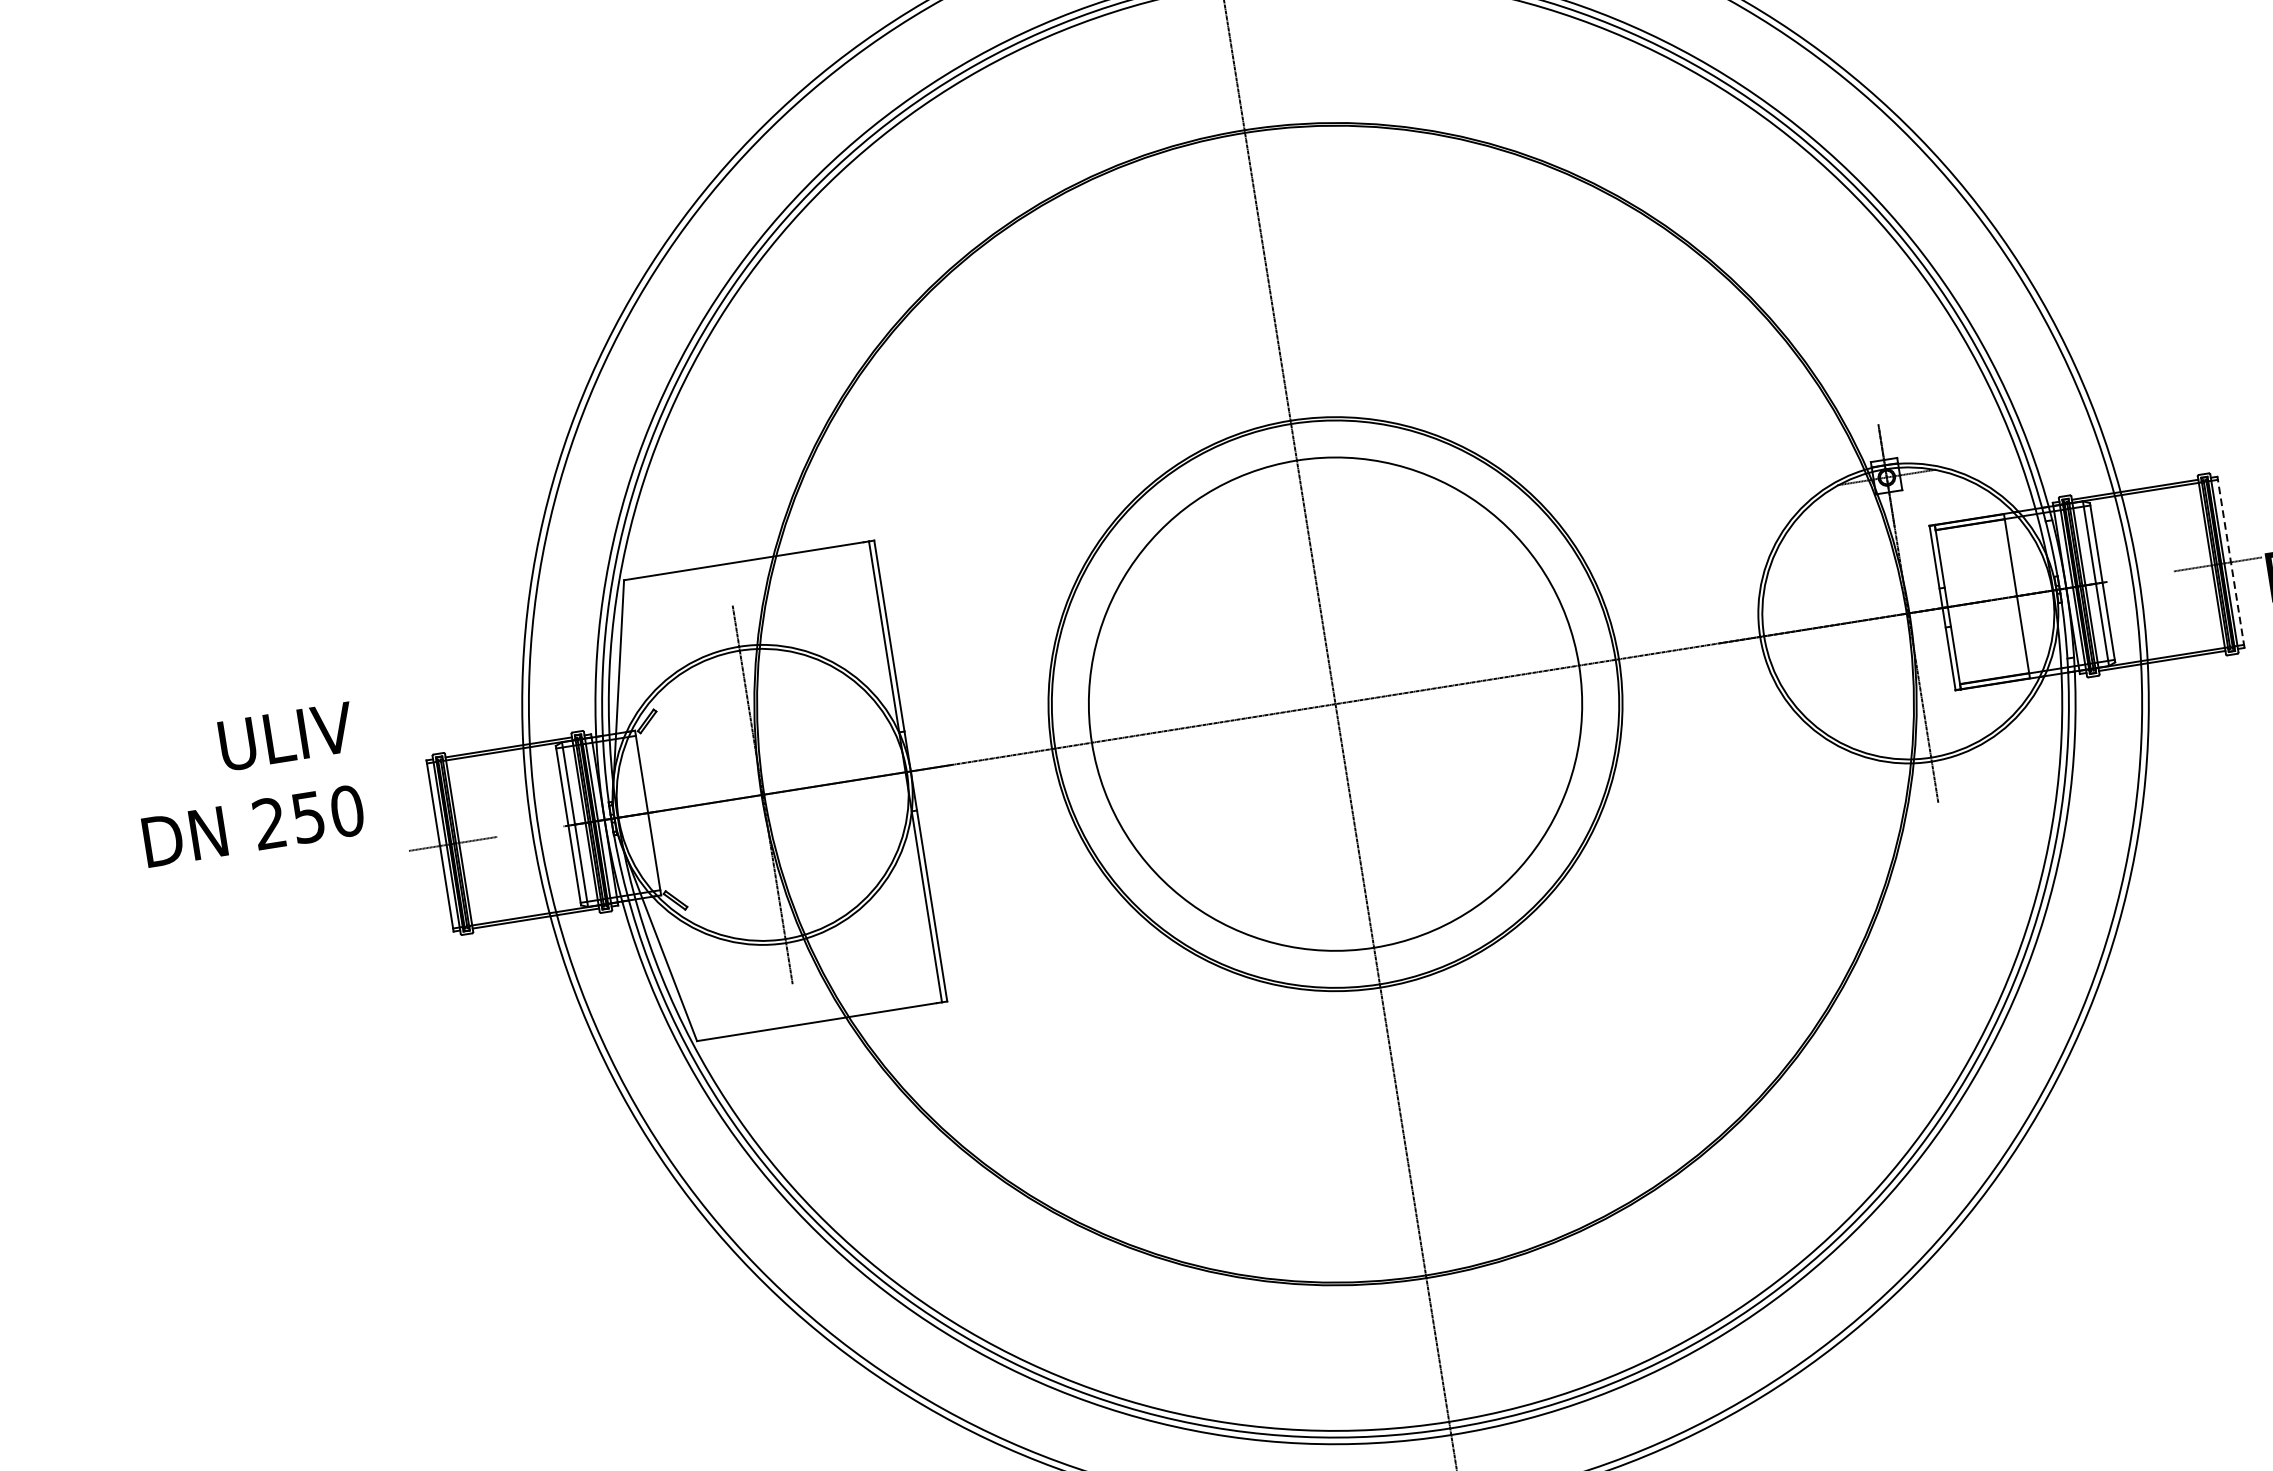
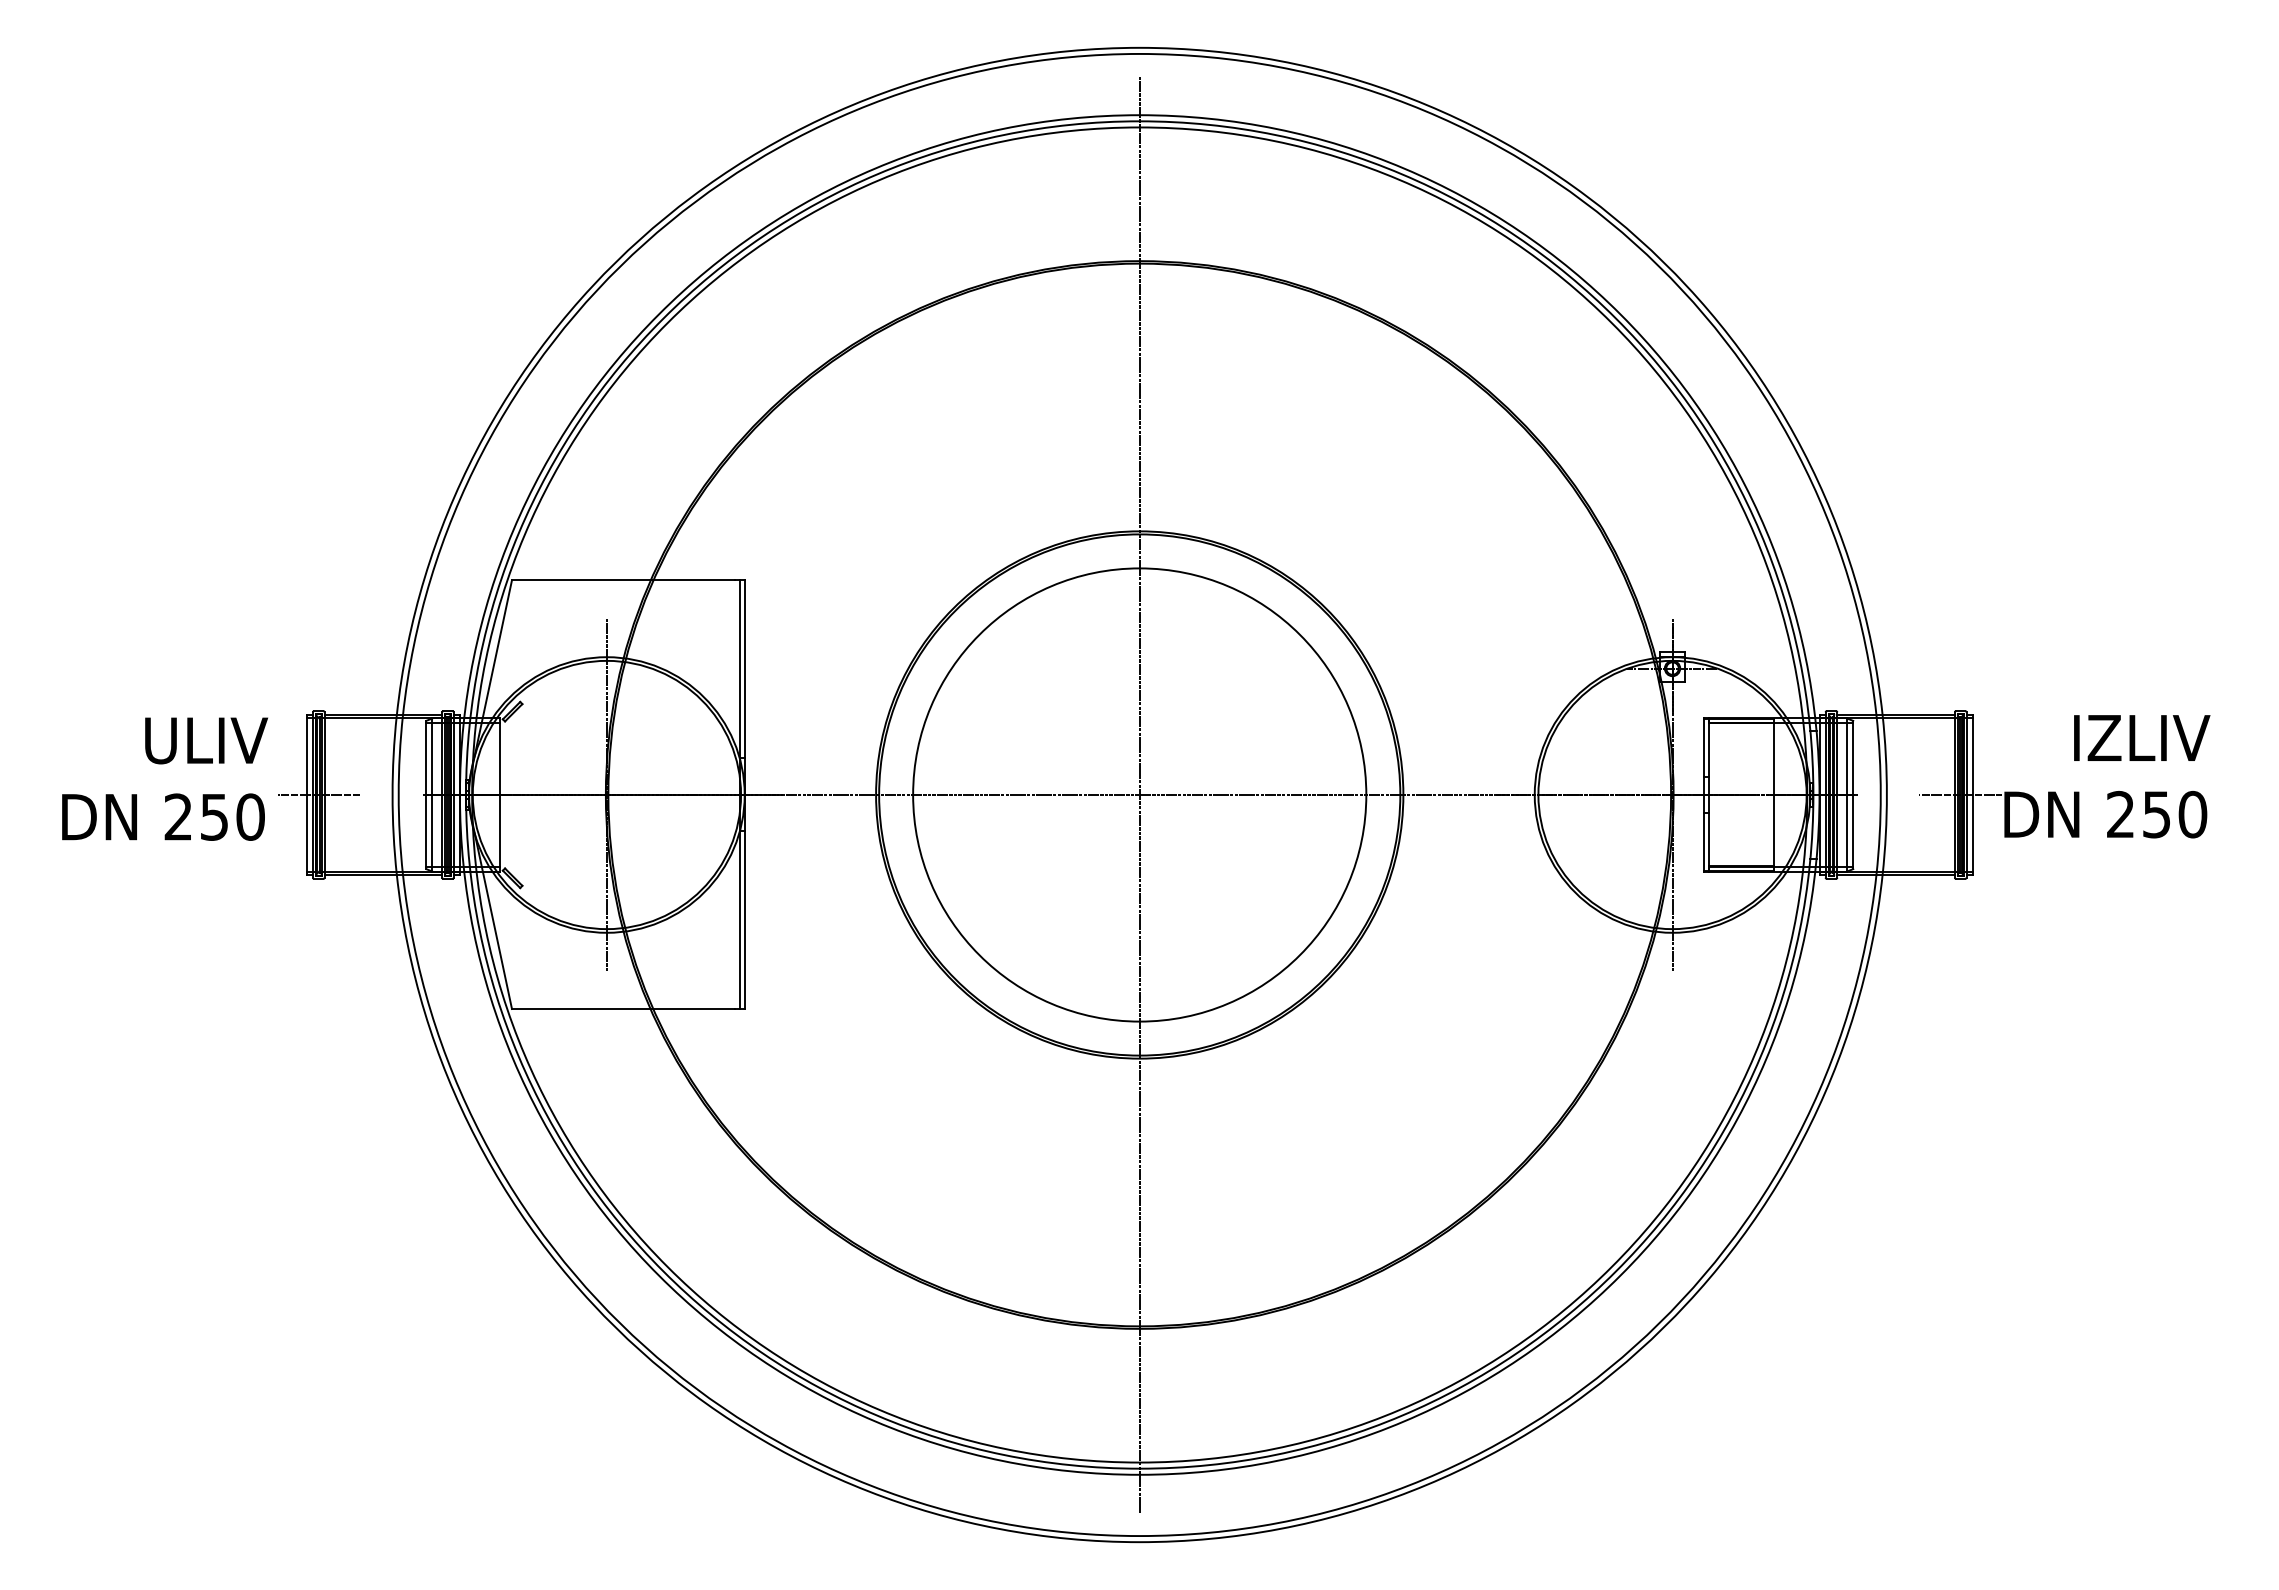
line: (2230, 562) -> (1972, 795), dashed -> solid
text: (248, 784) -> (164, 778), moved

